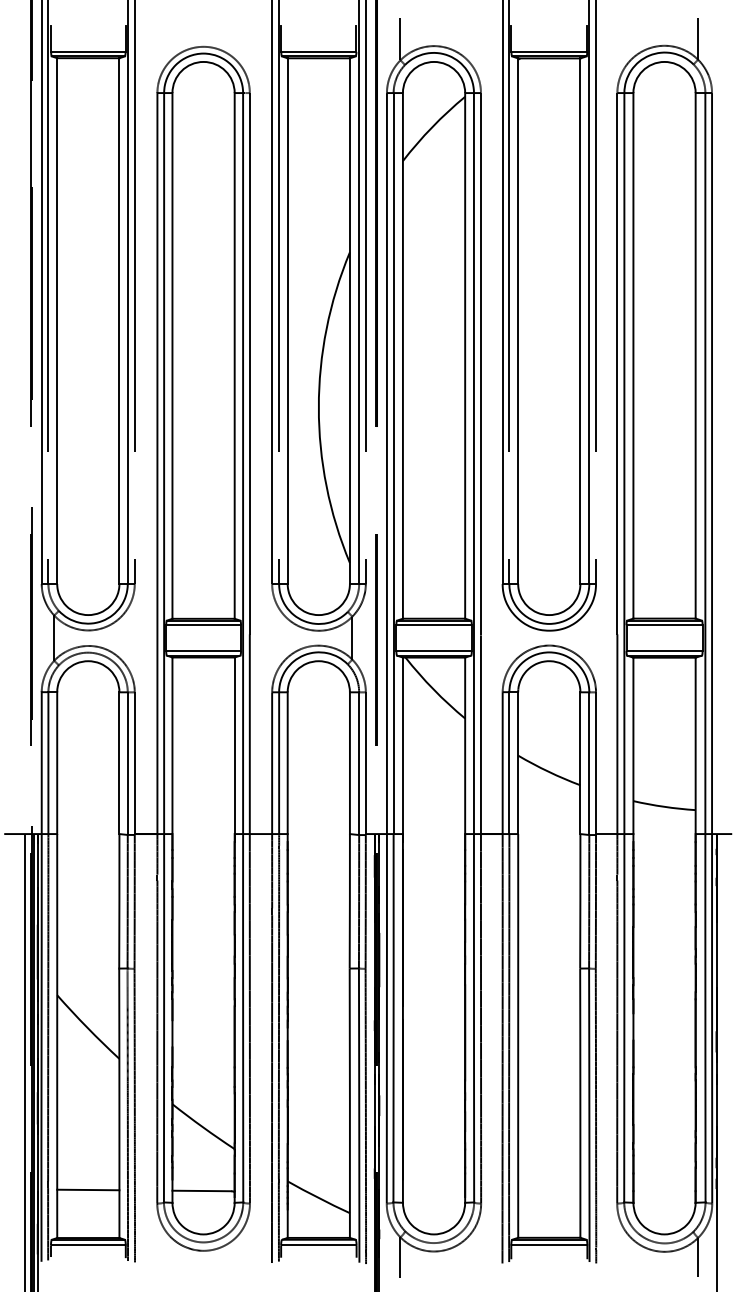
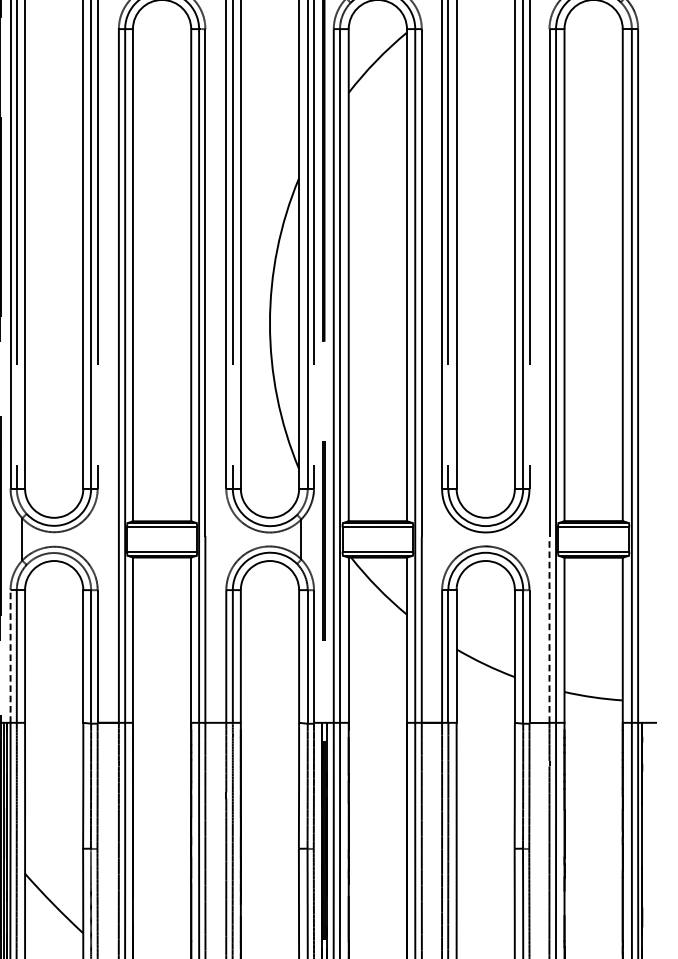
line: (617, 734) -> (549, 629), solid -> dashed
line: (41, 763) -> (10, 656), solid -> dashed

